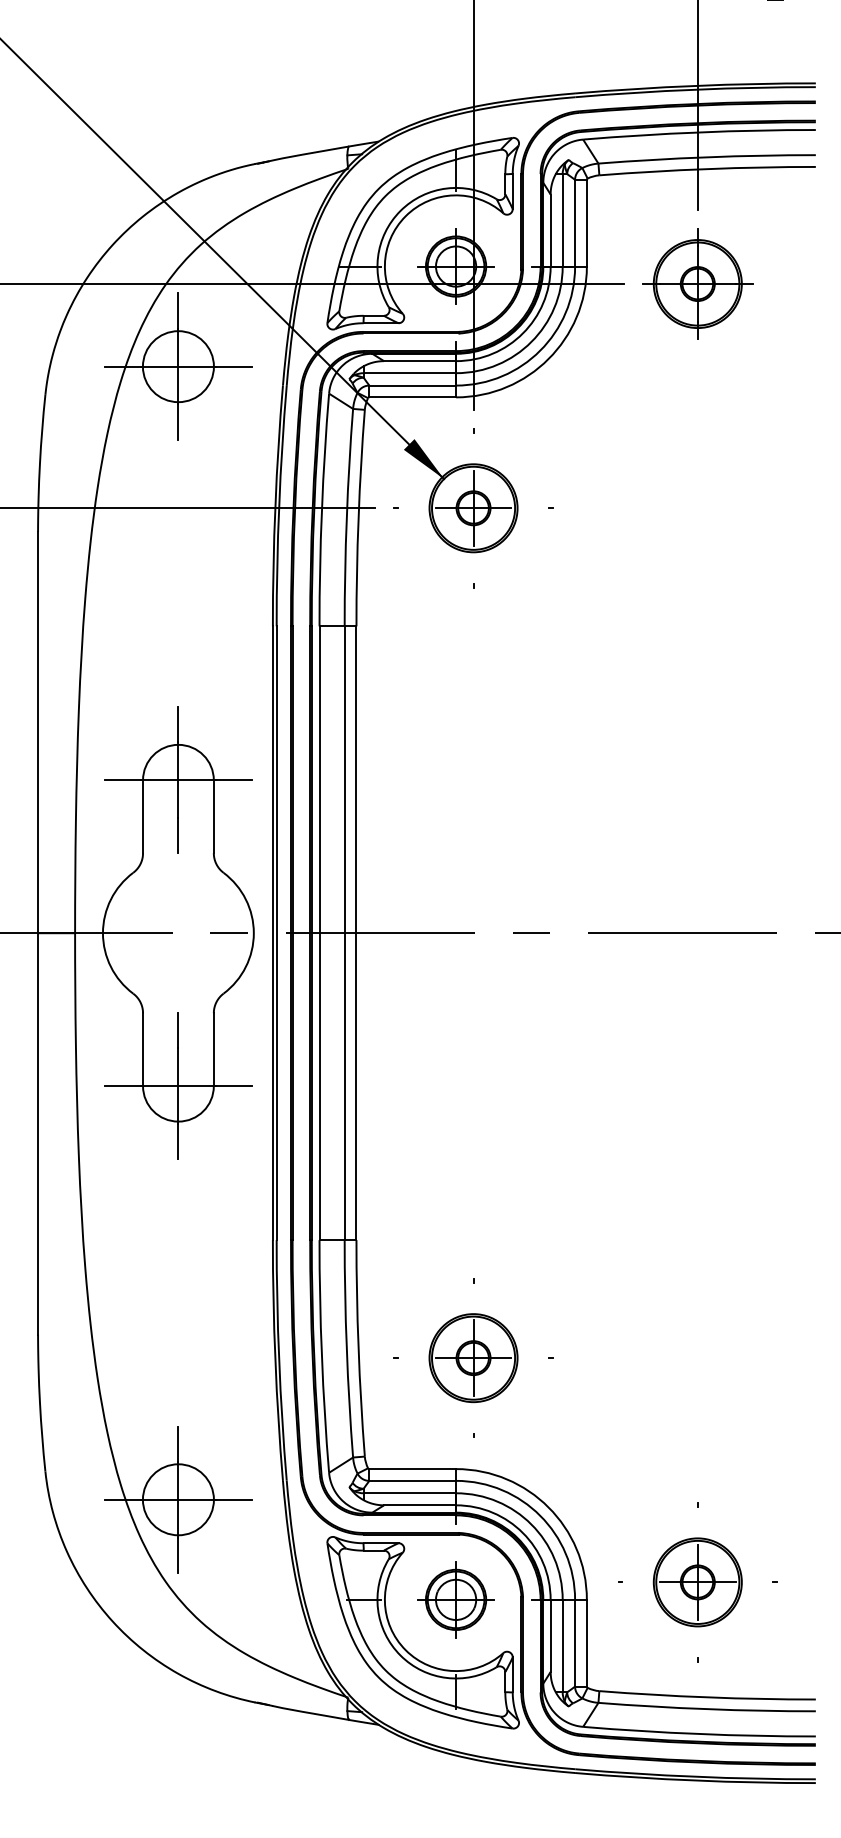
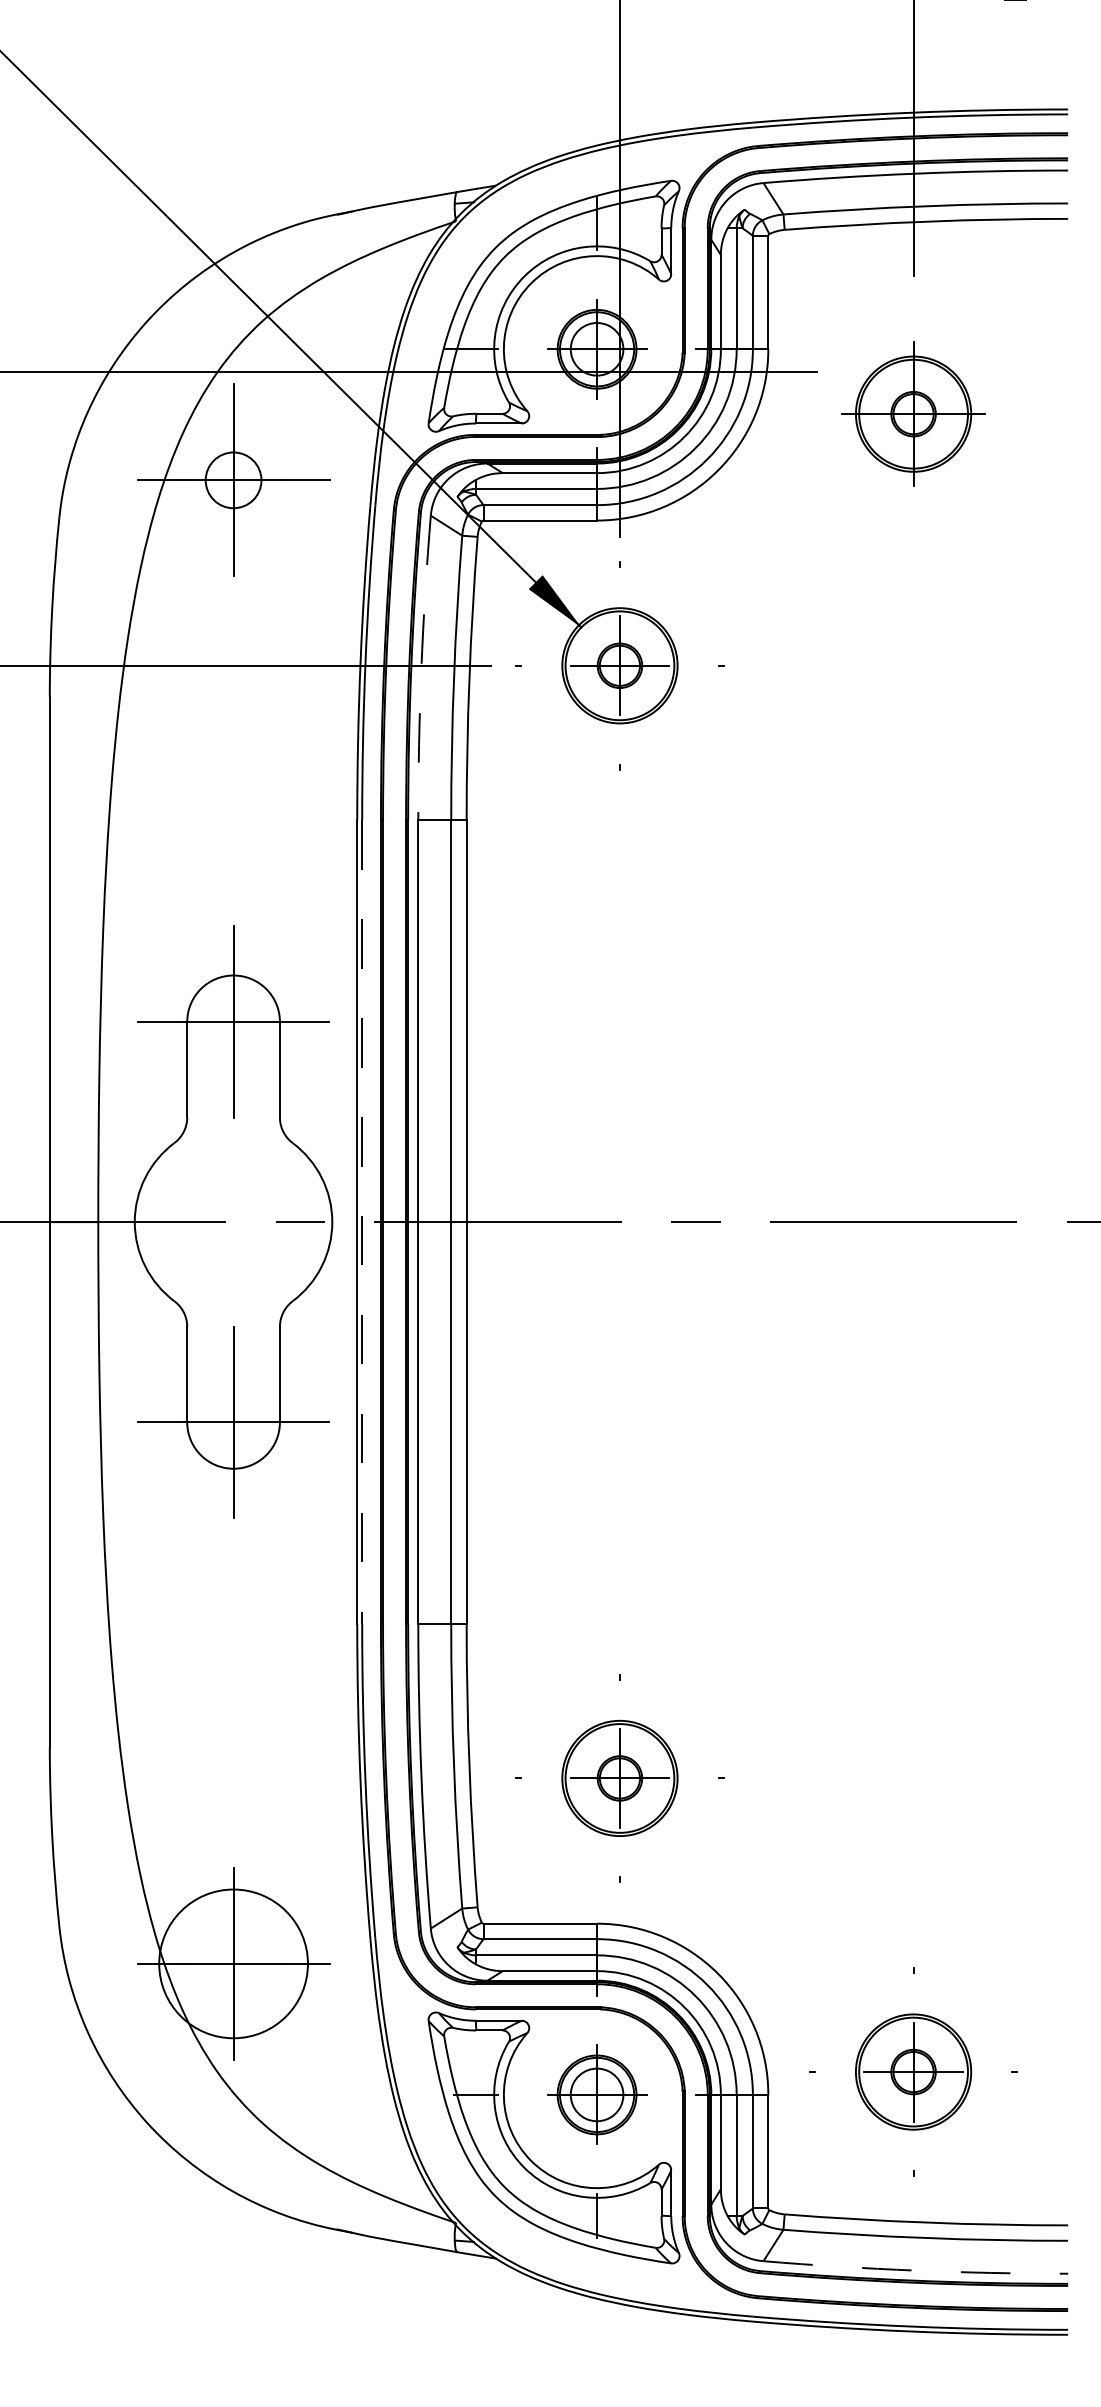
part: (697, 283) -> (913, 413), moved
circle: (178, 366) -> (233, 479), size x0.6
arc: (321, 509) -> (421, 667), solid -> dashed
line: (276, 933) -> (362, 1222), solid -> dashed
circle: (178, 1499) -> (233, 1963), size x1.6
arc: (699, 1733) -> (915, 2270), solid -> dashed

